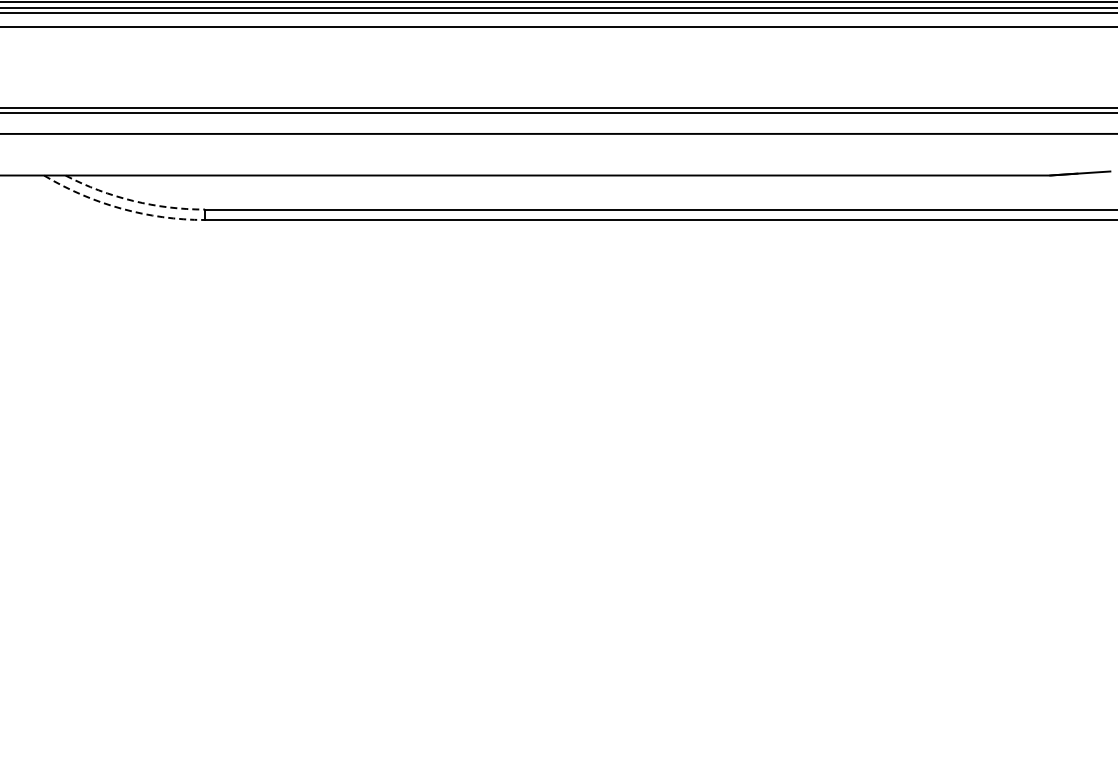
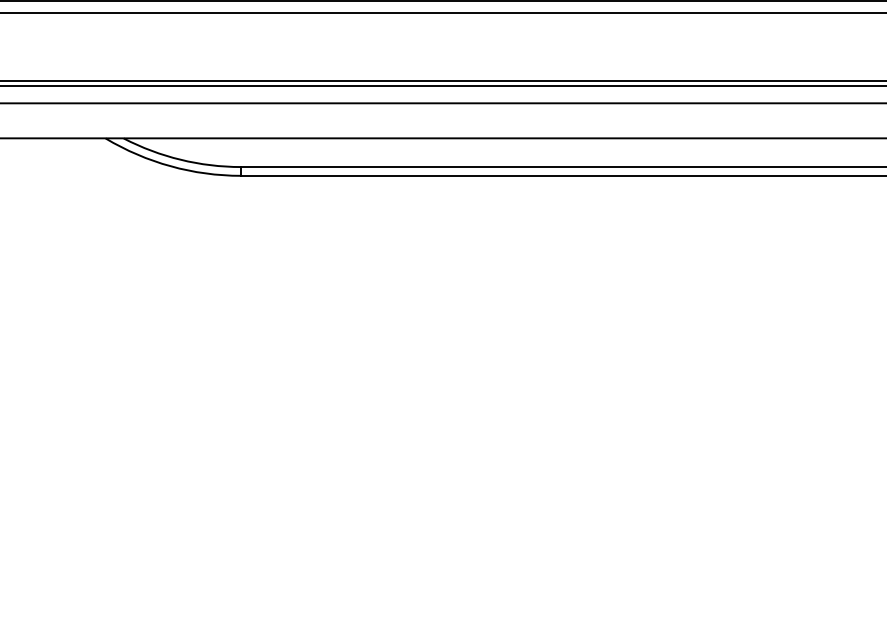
arc: (133, 200) -> (180, 159), dashed -> solid
arc: (121, 208) -> (170, 166), dashed -> solid

